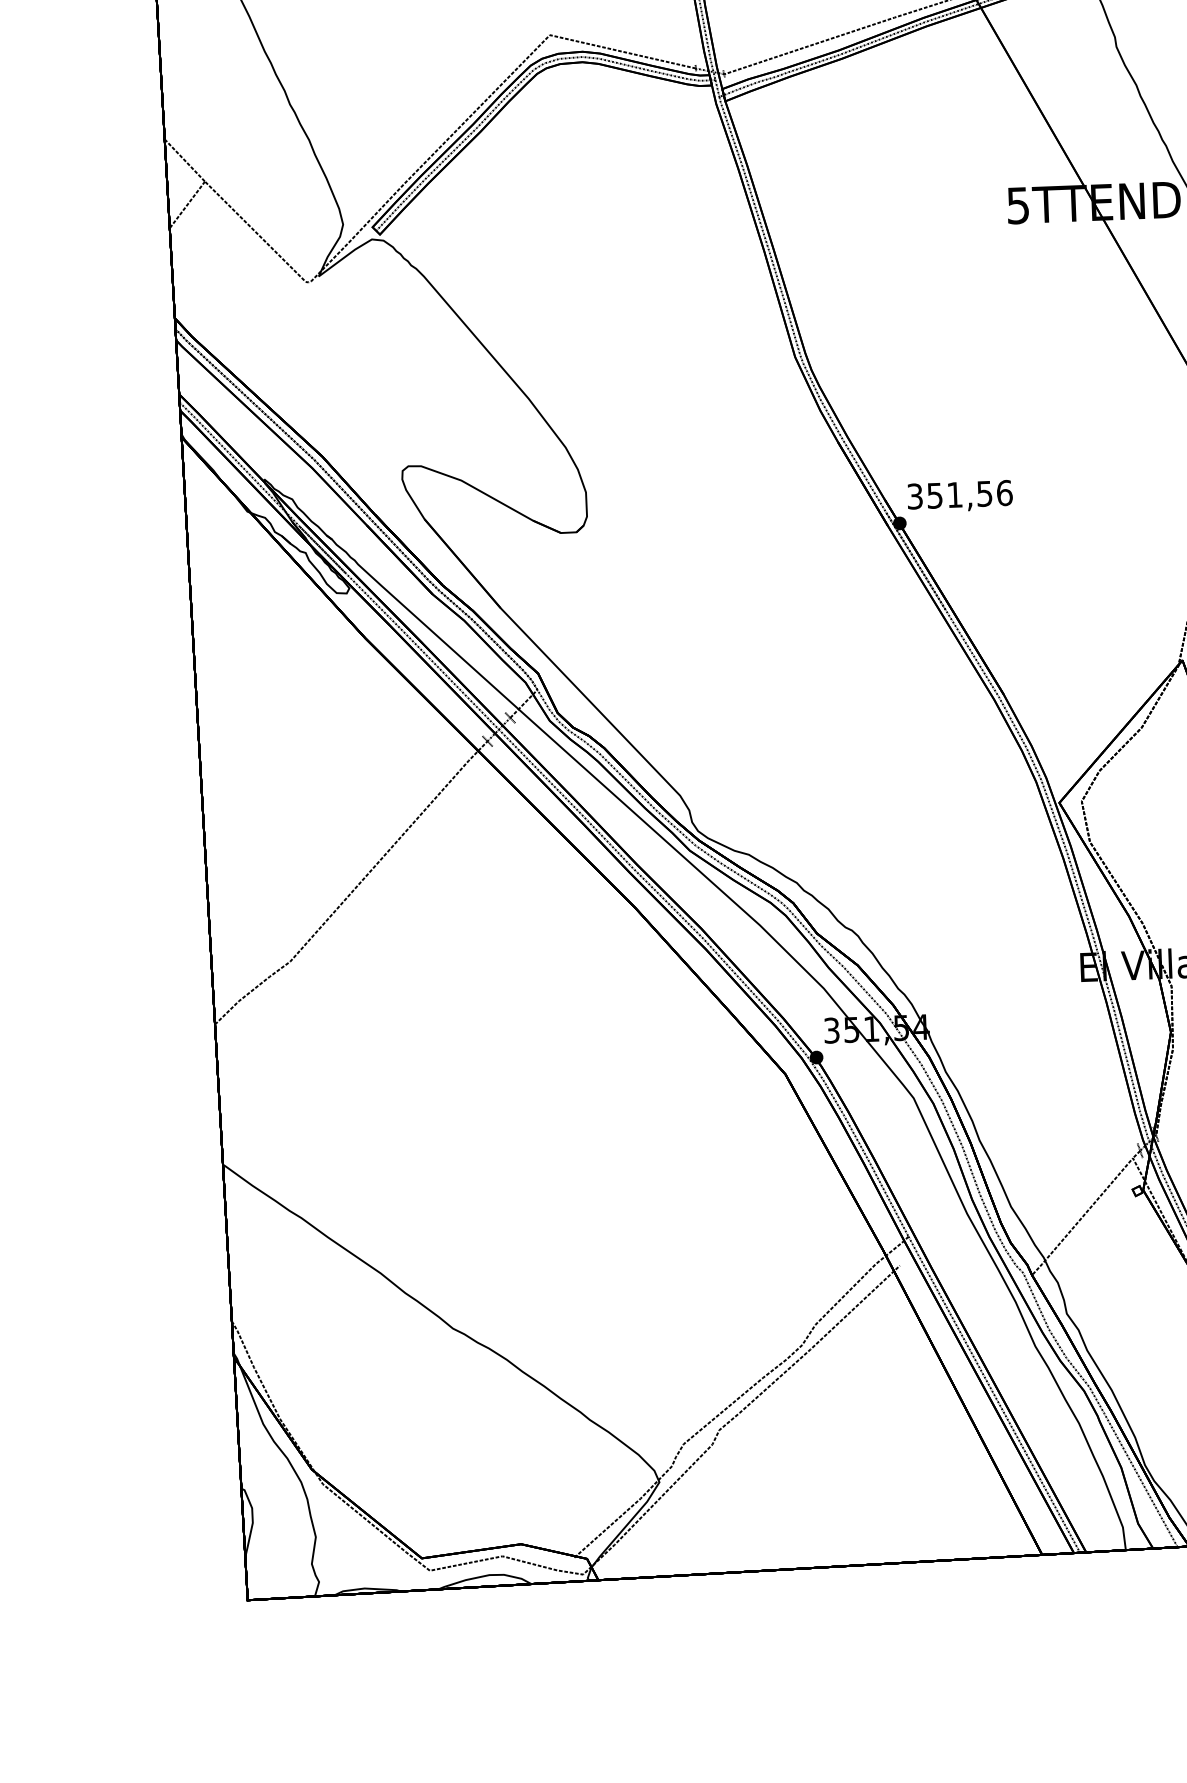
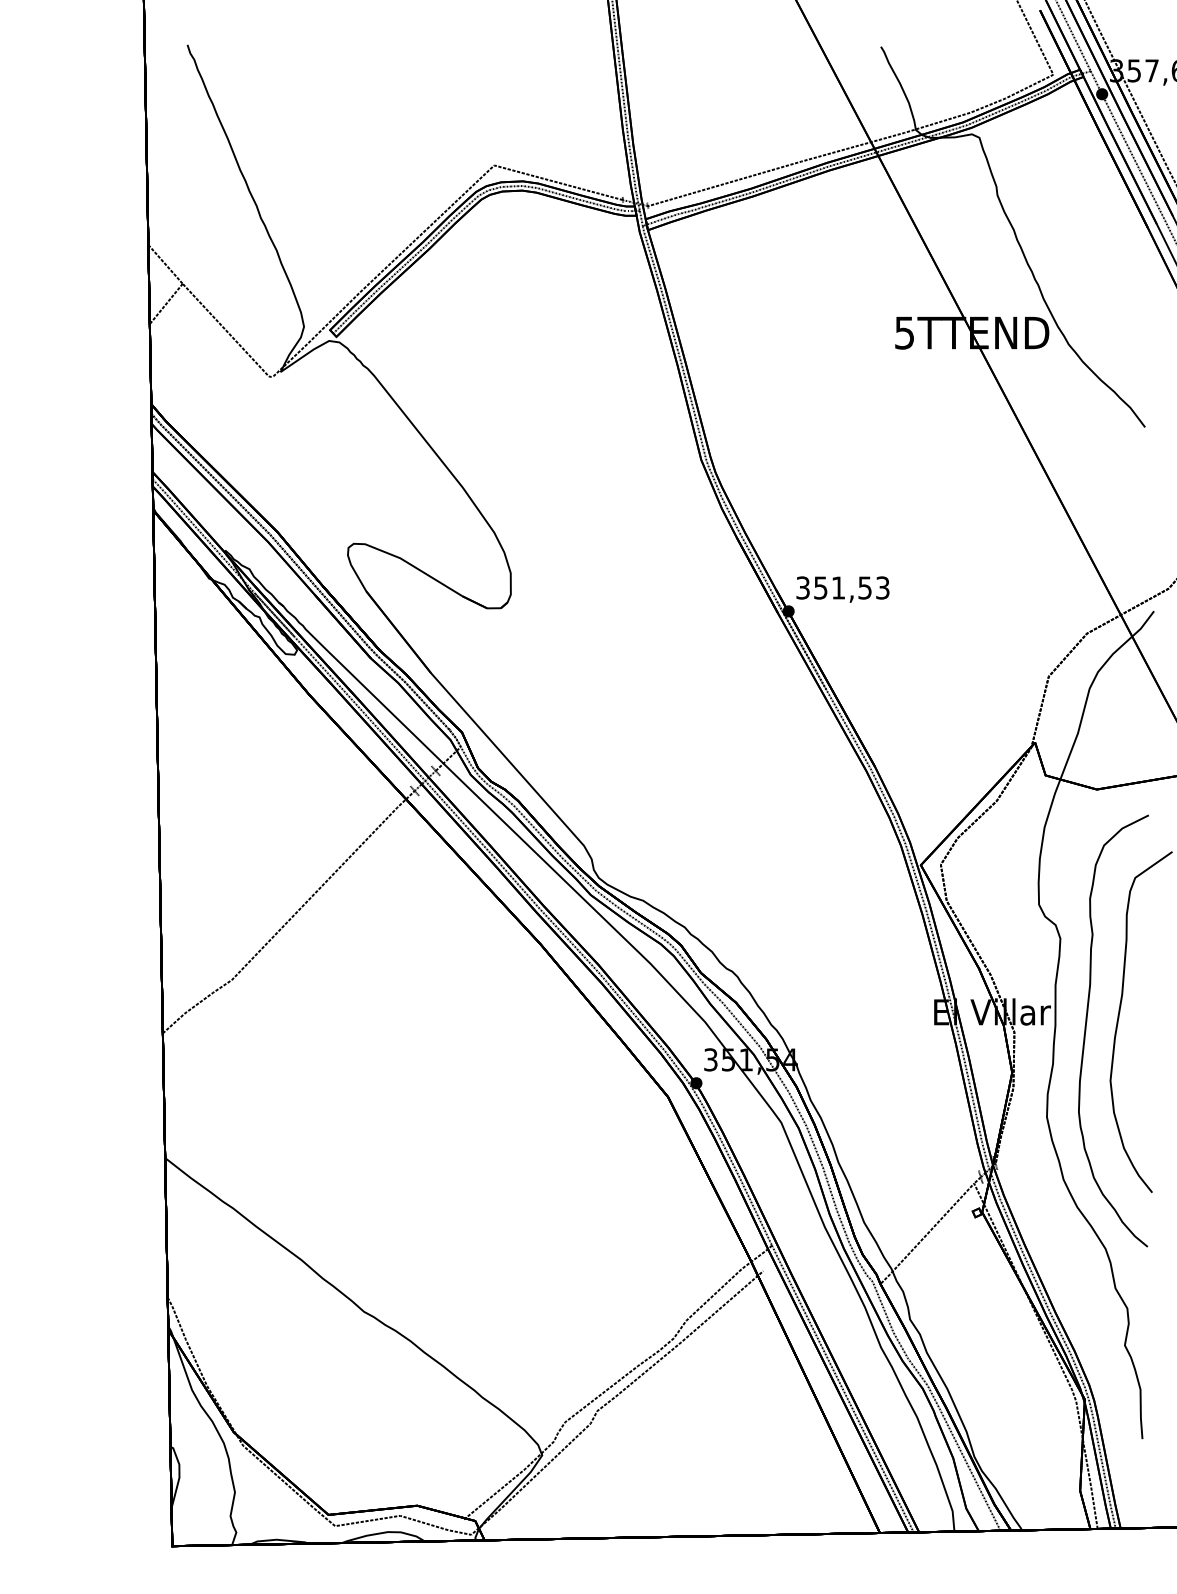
text: (1004, 492) -> (882, 587), 351,56 -> 351,53

